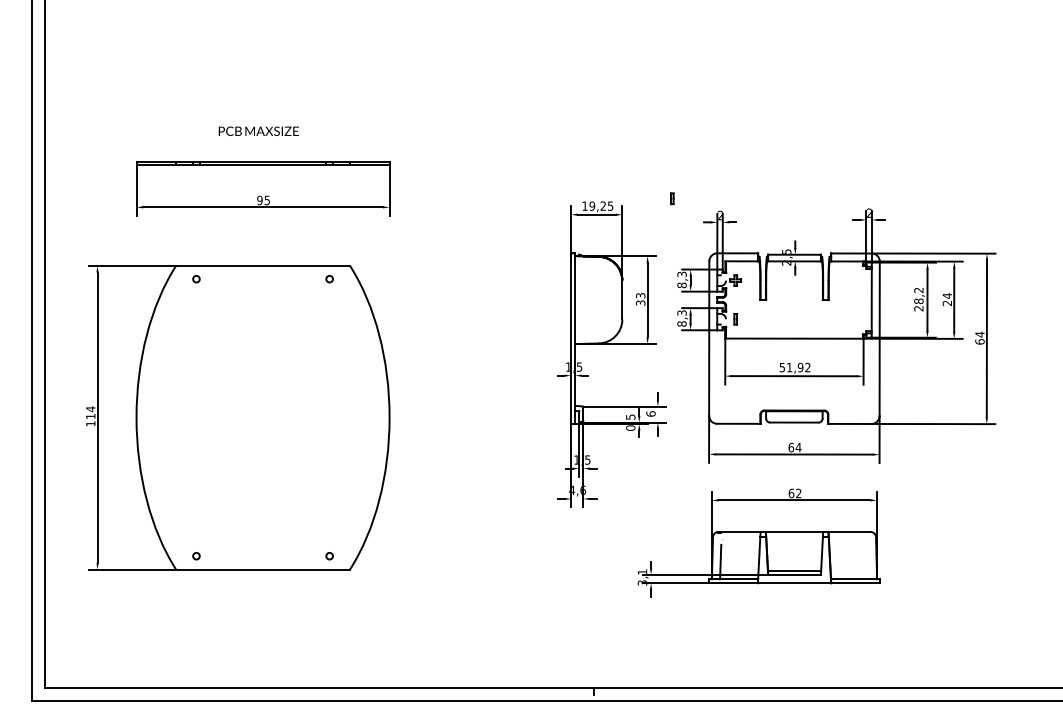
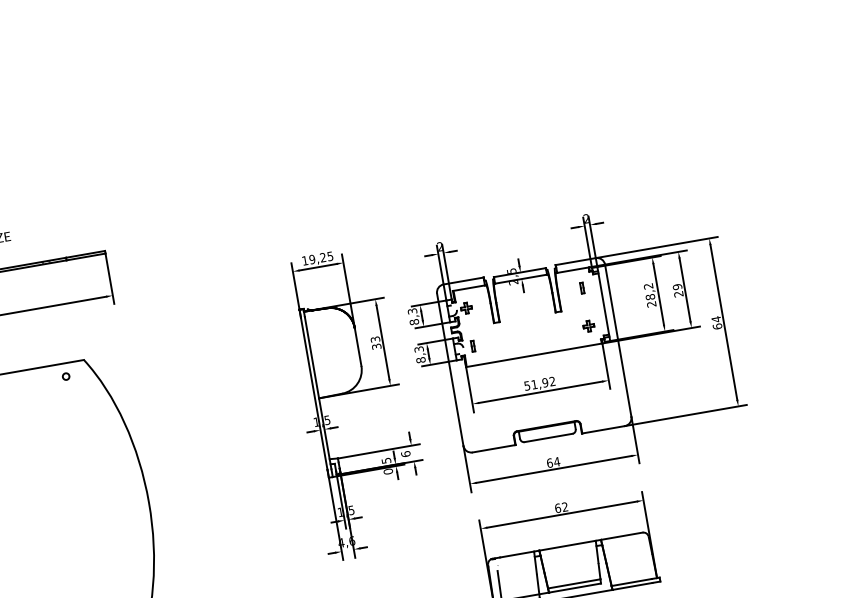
part: (672, 198) -> (582, 287), moved
text: (947, 295) -> (677, 286), 24 -> 29
part: (853, 319) -> (589, 326), added

